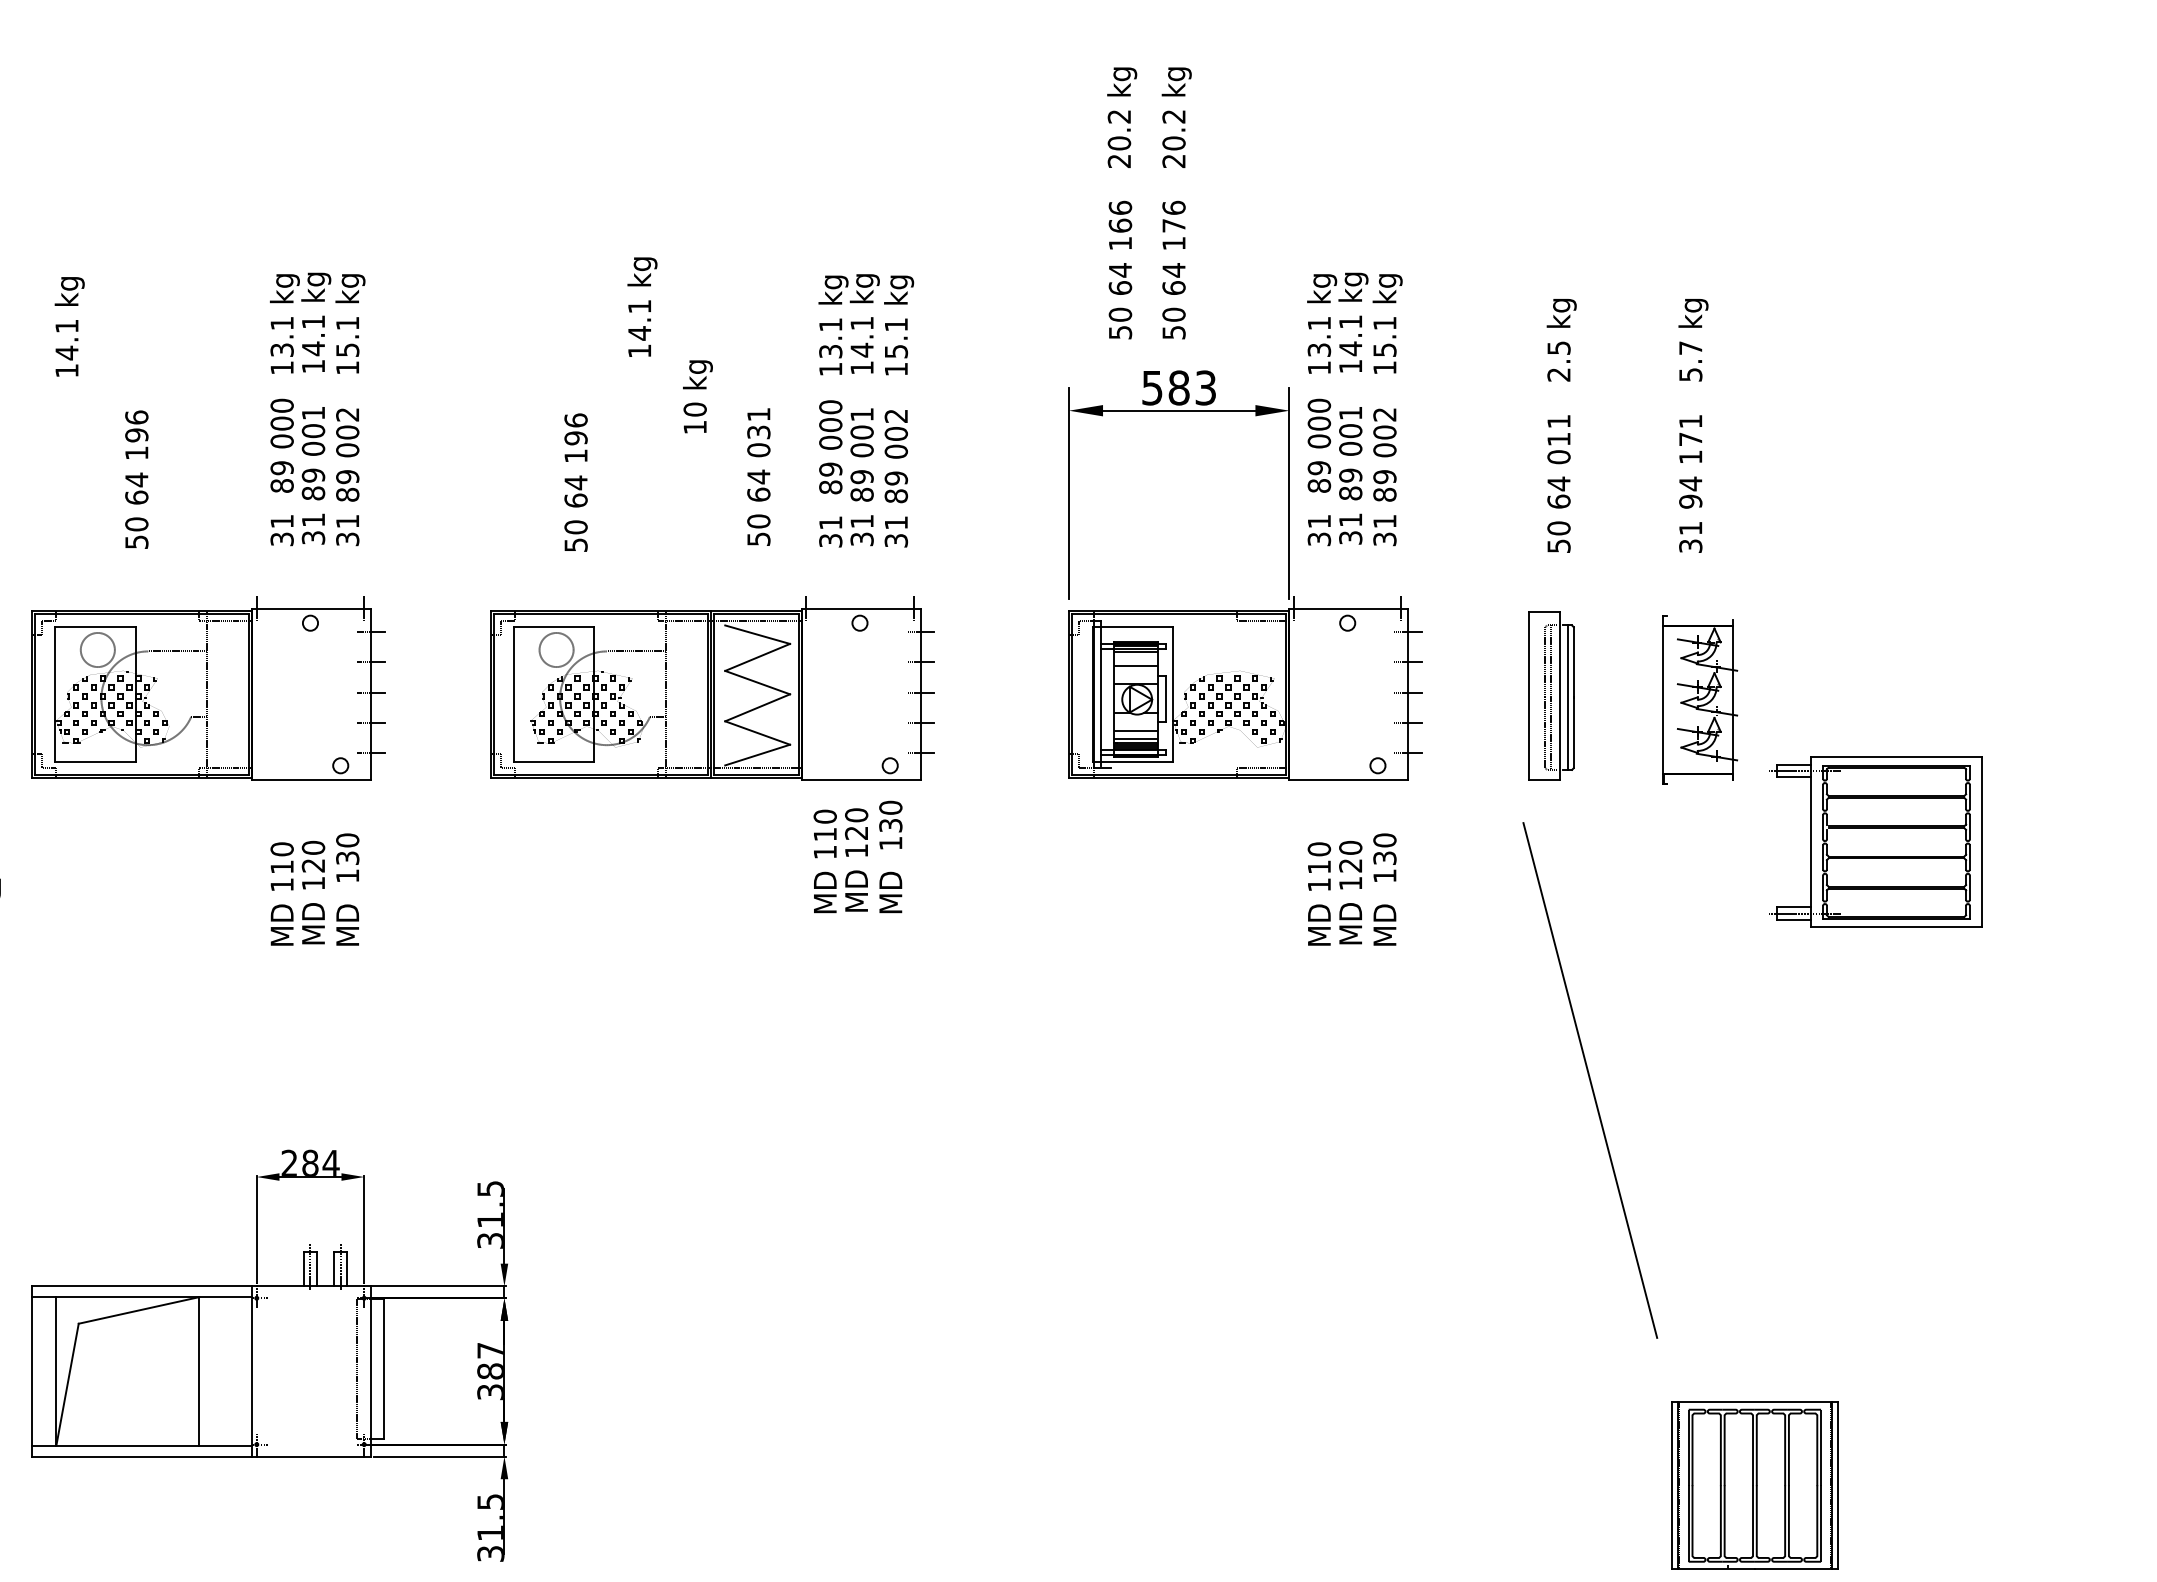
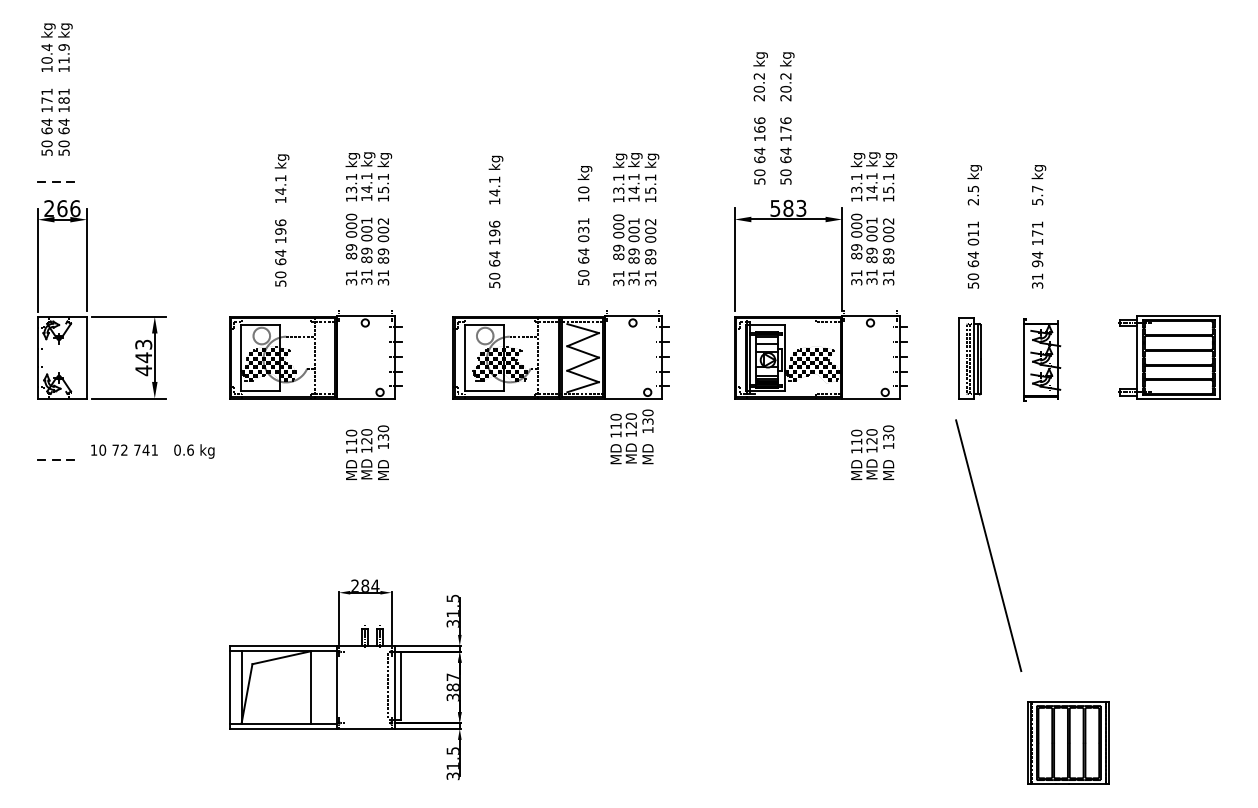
text: (641, 305) -> (495, 179), moved
text: (68, 326) -> (281, 178), moved
text: (696, 396) -> (584, 183), moved
part: (1877, 841) -> (1169, 357), moved

